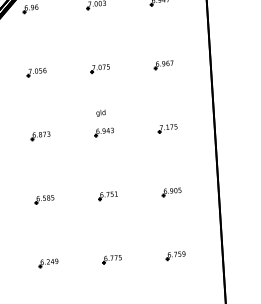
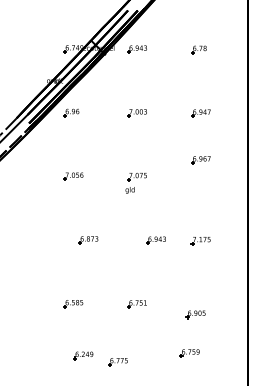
part: (163, 65) -> (200, 160), moved
text: (100, 113) -> (129, 190), moved
part: (103, 132) -> (155, 240), moved
part: (40, 136) -> (88, 240), moved
part: (171, 192) -> (195, 314), moved
part: (175, 256) -> (189, 353), moved
part: (111, 260) -> (117, 362), moved
part: (48, 262) -> (83, 355), moved

